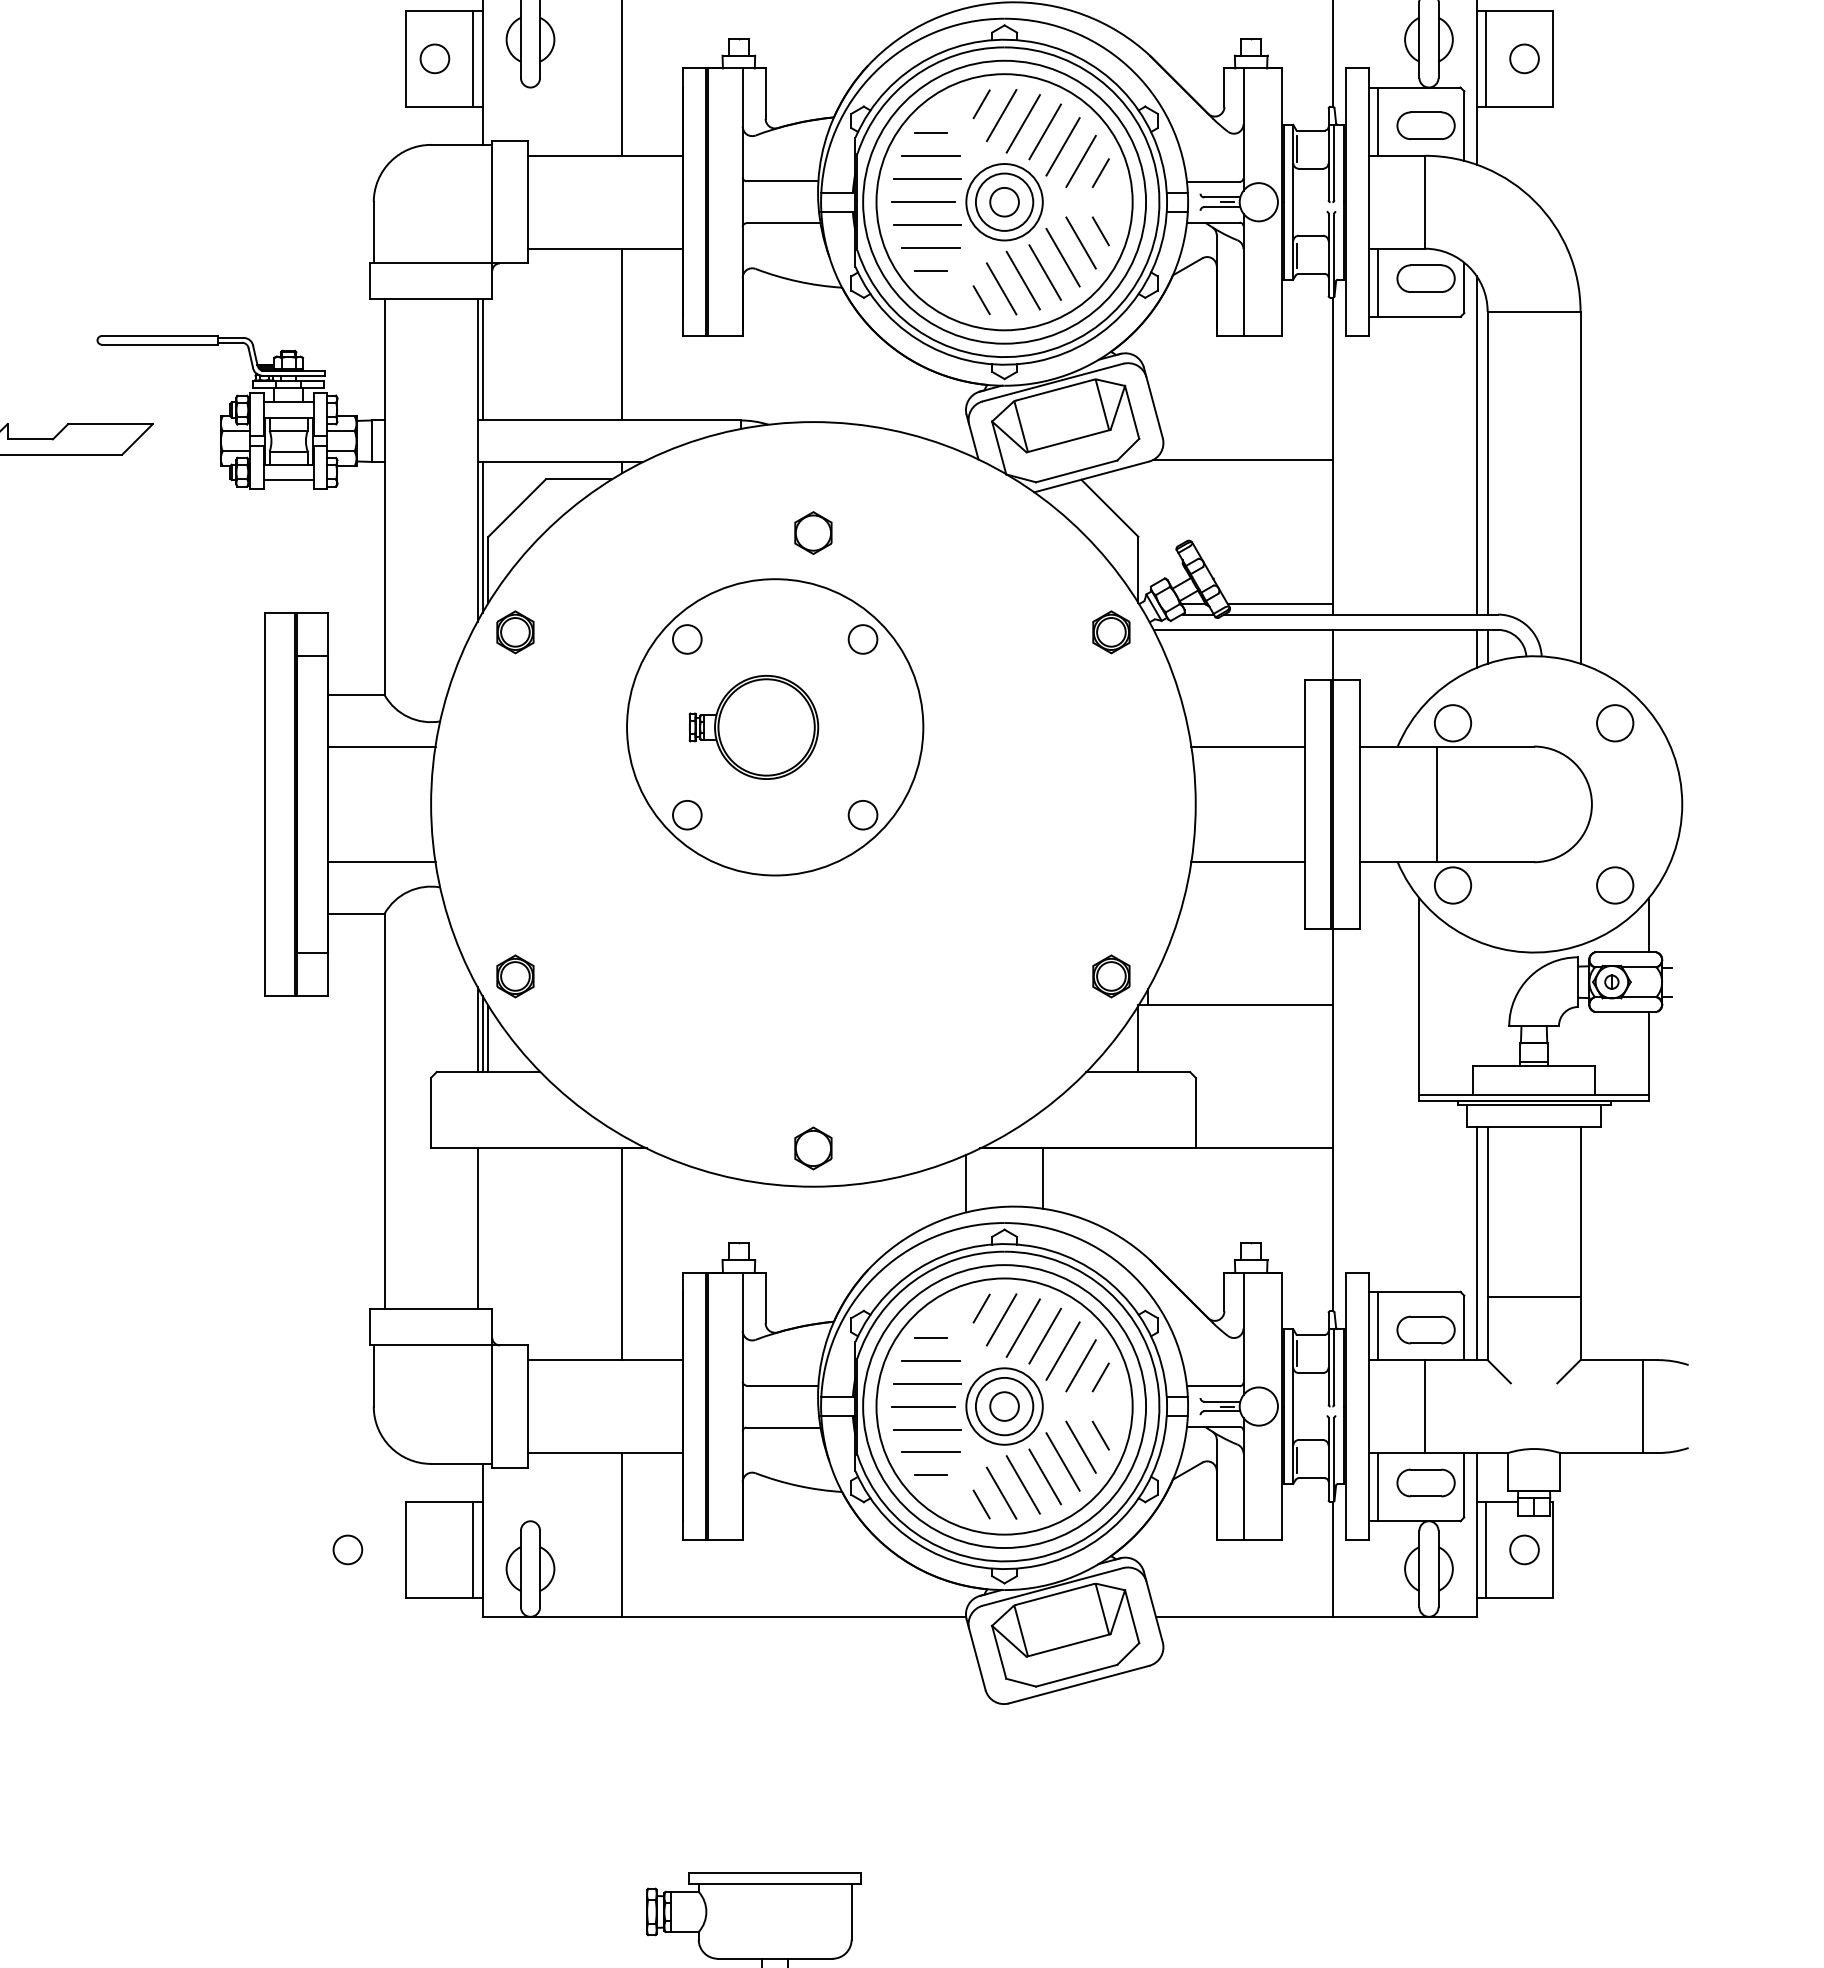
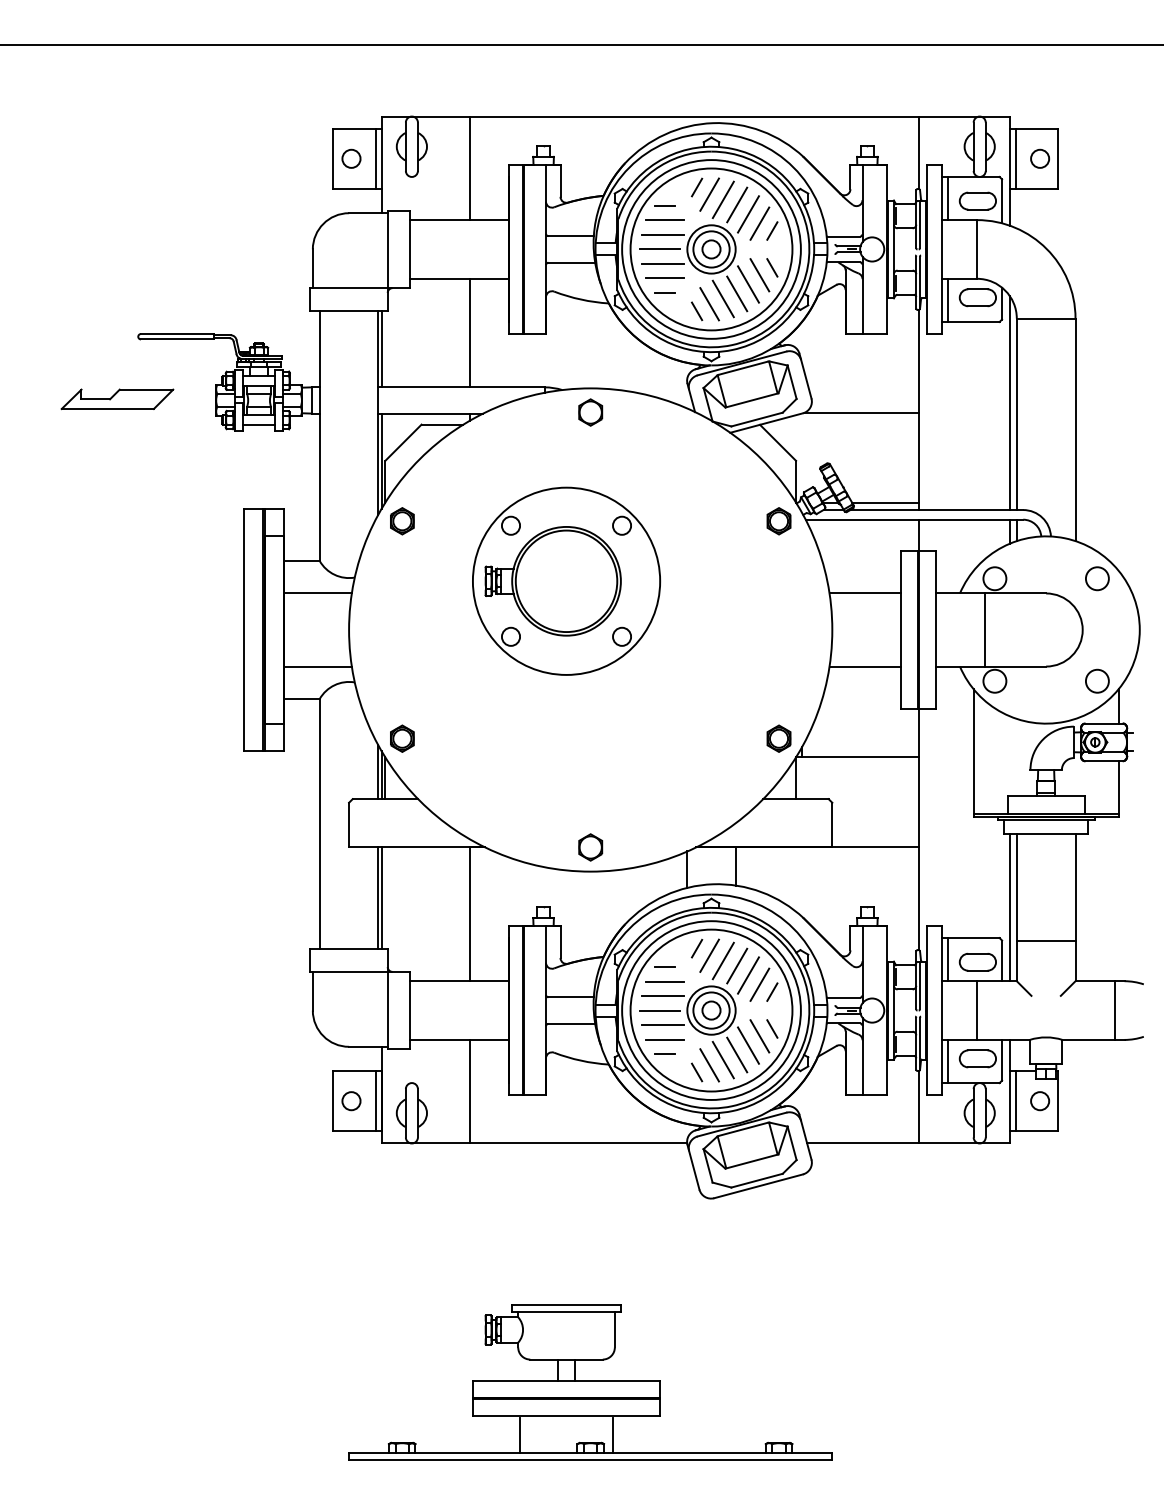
part: (813, 533) -> (590, 412), moved
part: (752, 727) -> (552, 581), size x1.67
line: (482, 1229) -> (381, 898), added
circle: (347, 1550) -> (351, 1101), moved

